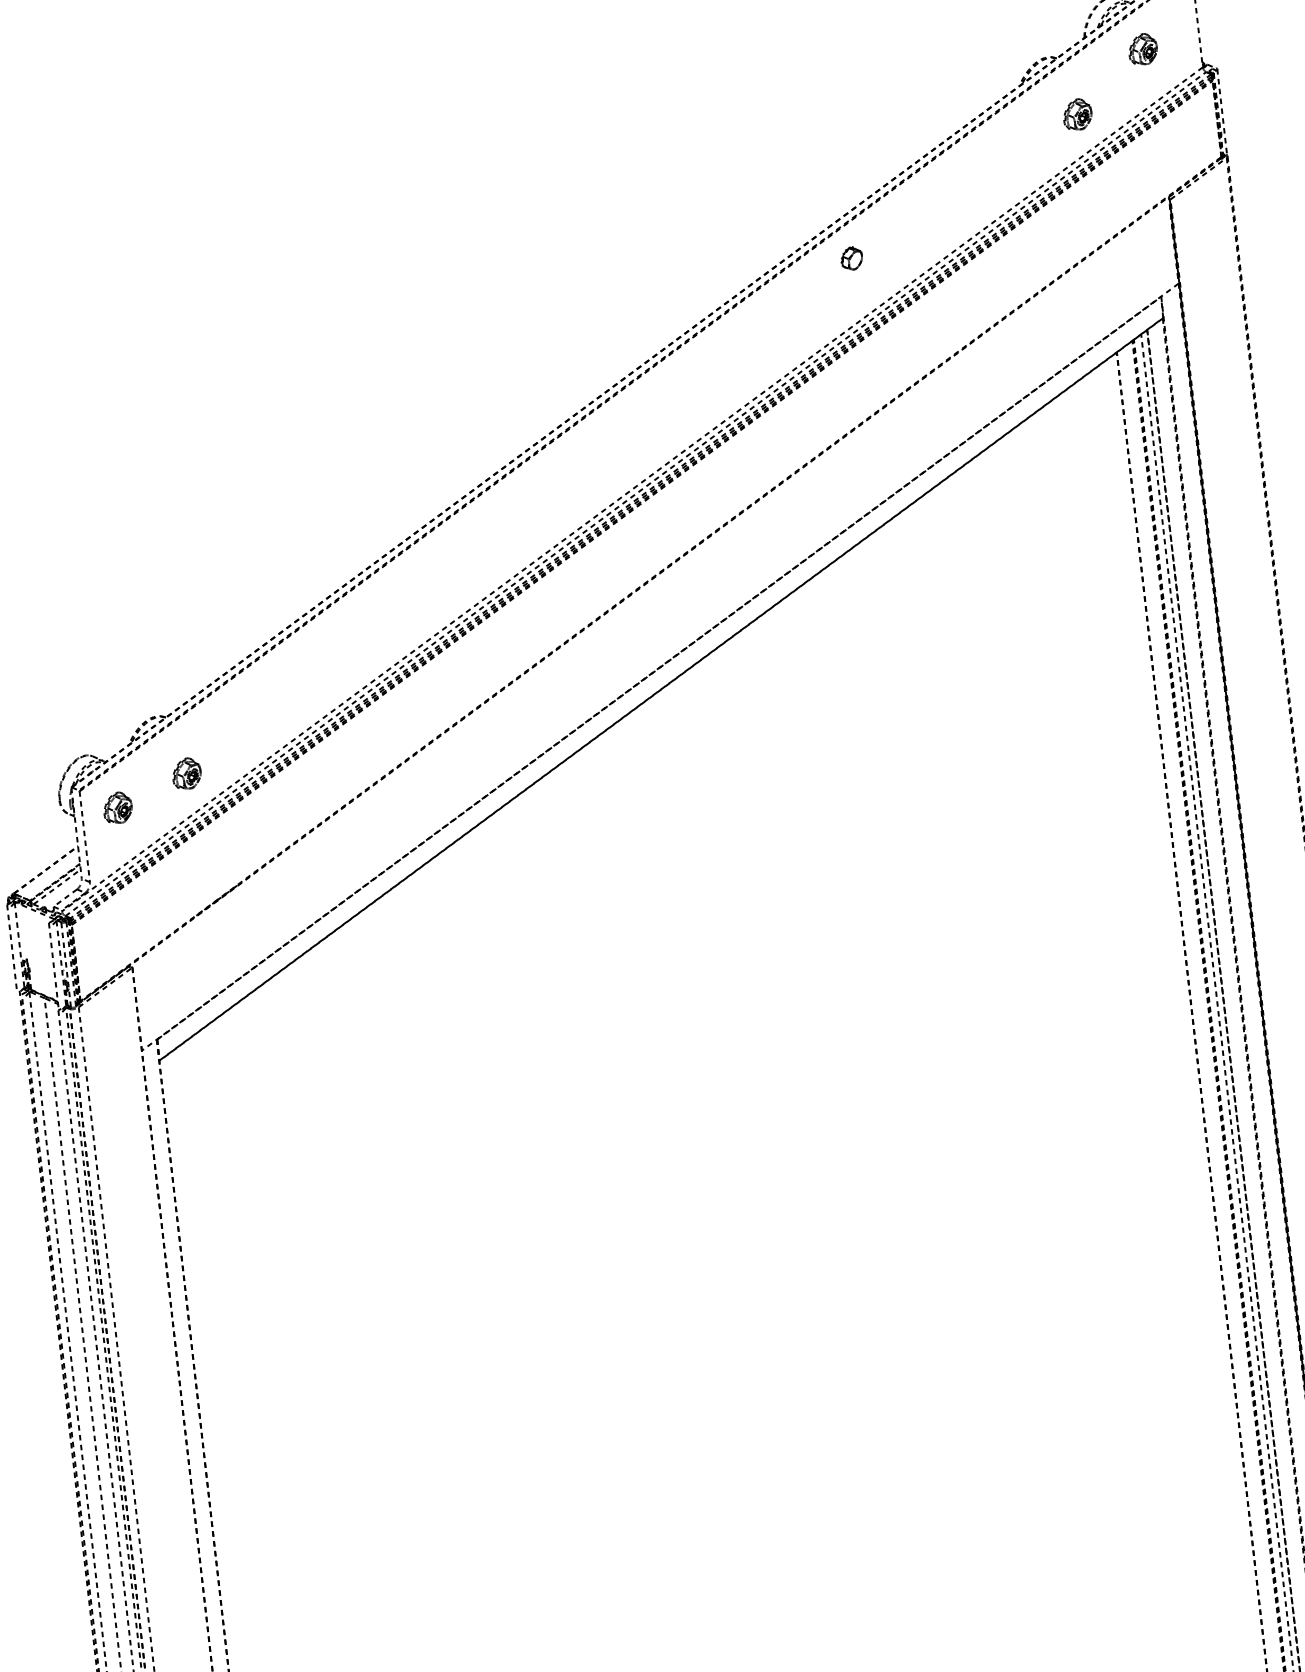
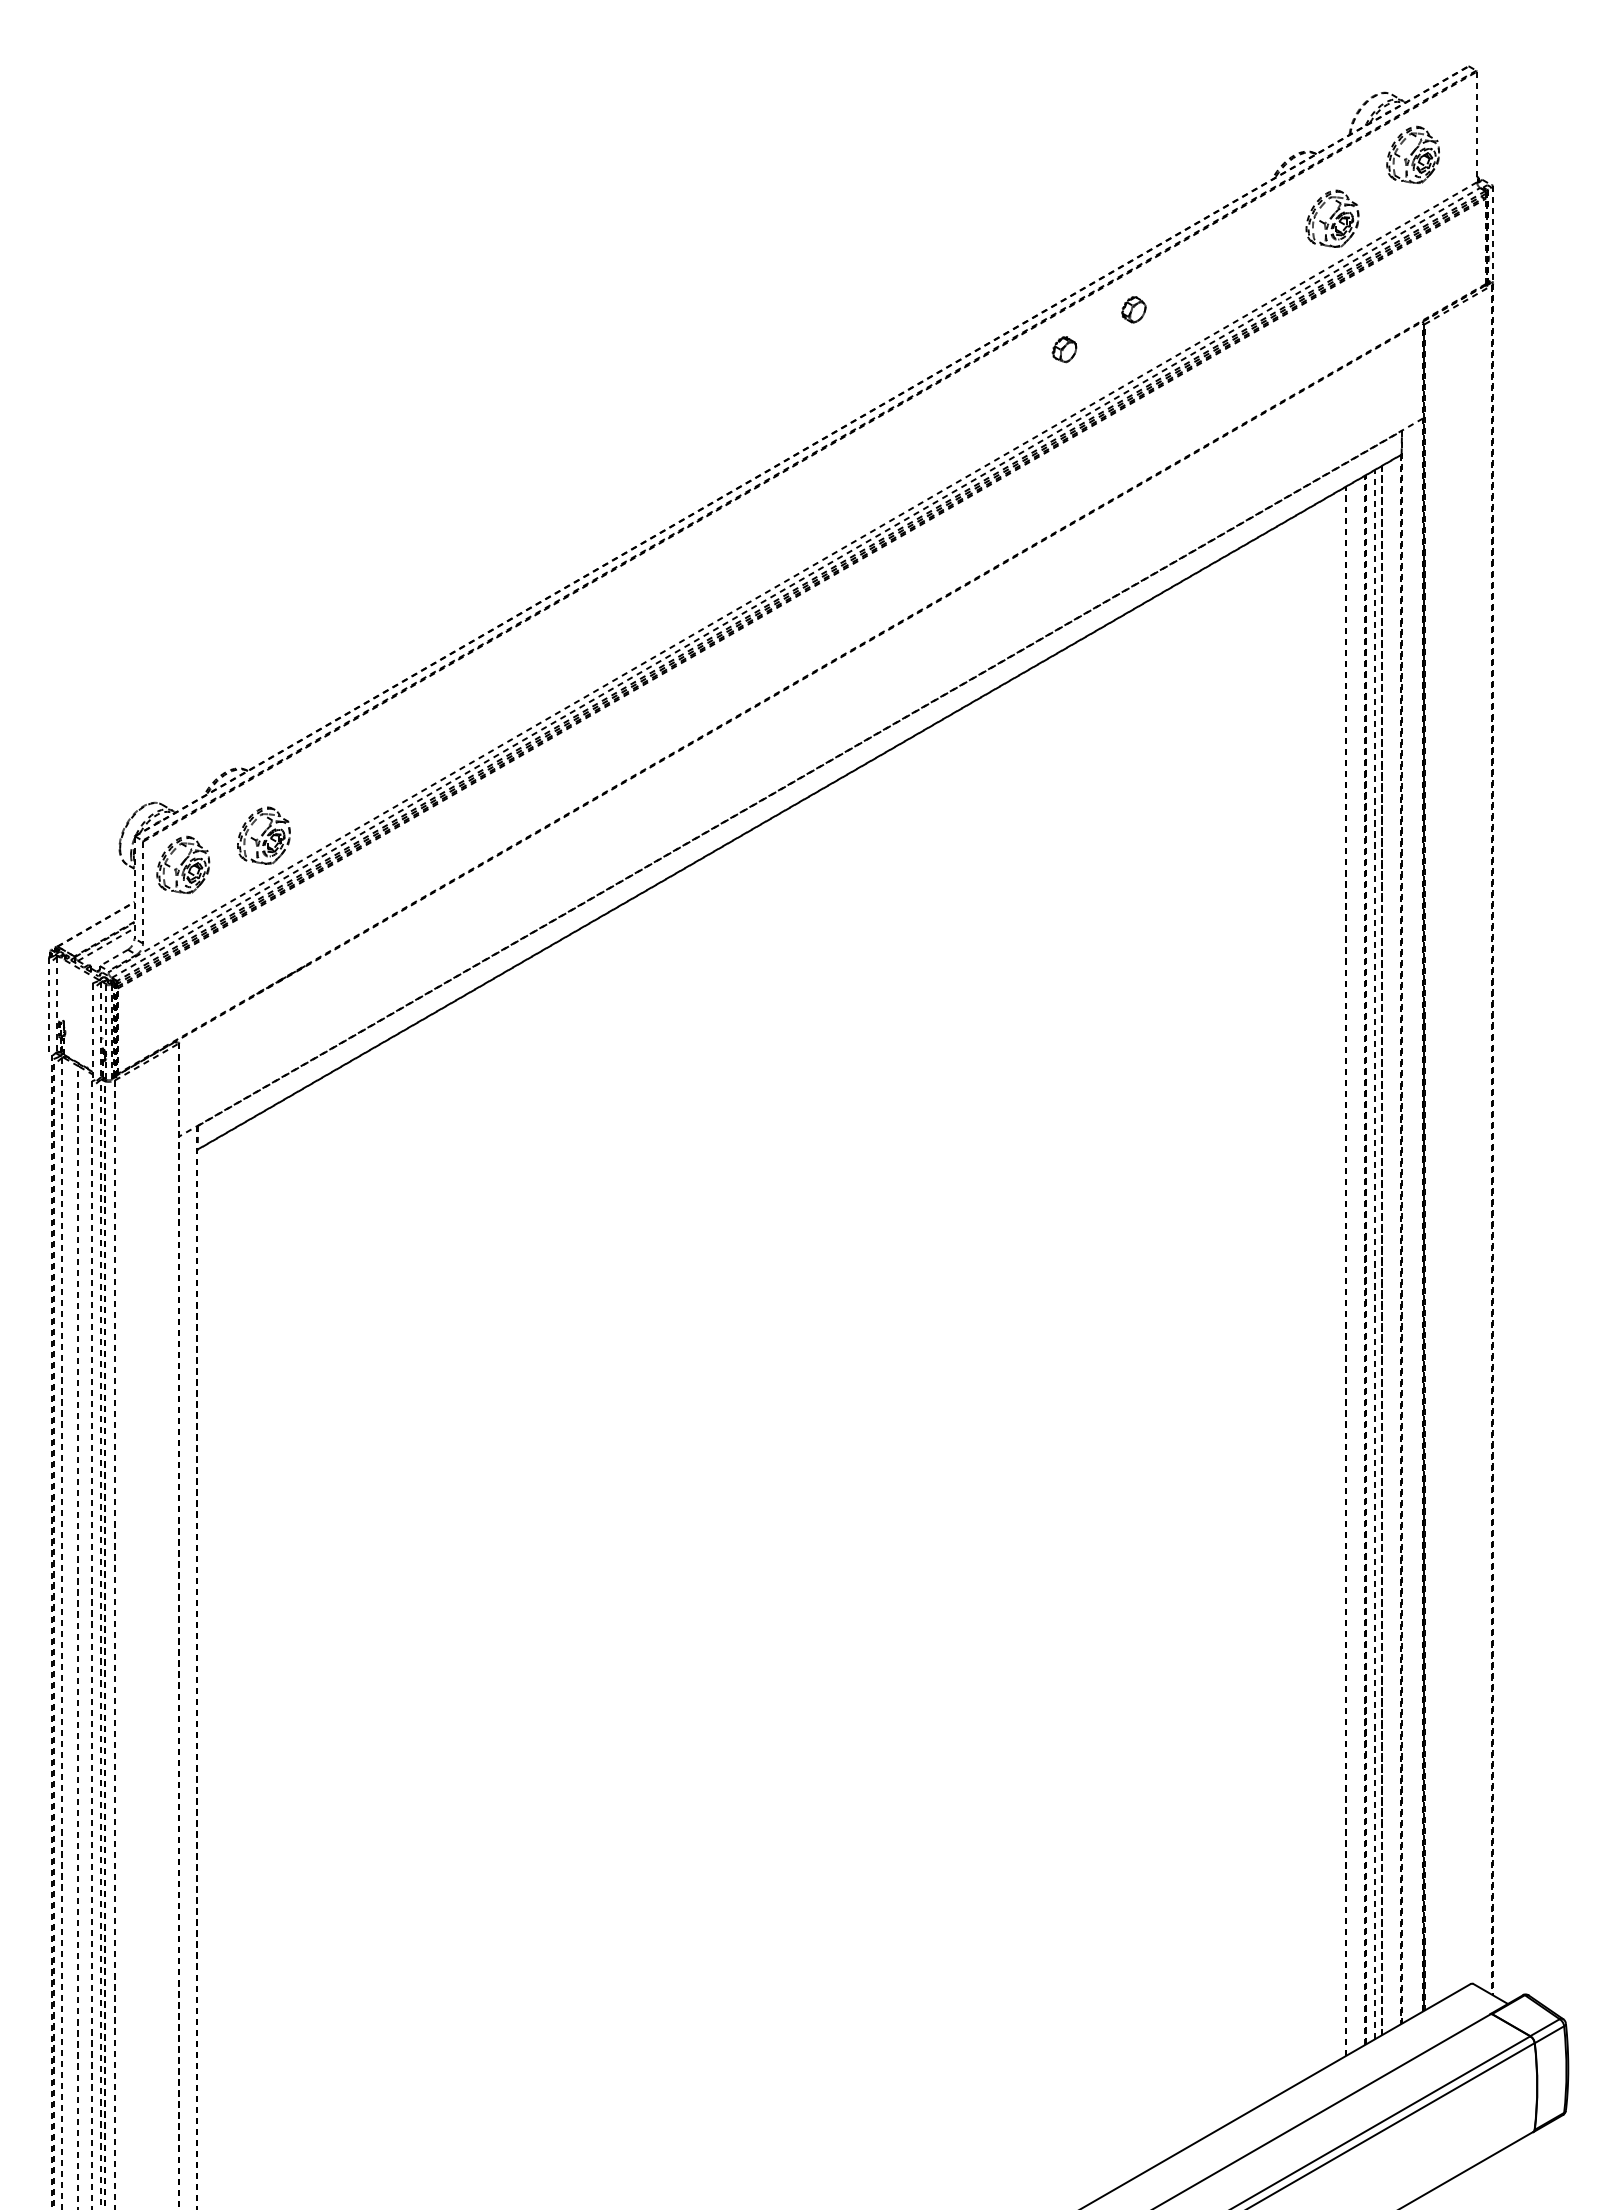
part: (1142, 49) -> (1412, 154), size x1.67
part: (1077, 114) -> (1332, 218), size x1.67
part: (909, 215) -> (1133, 309), added
part: (186, 773) -> (263, 835), size x1.67
part: (117, 807) -> (183, 864), size x1.67

